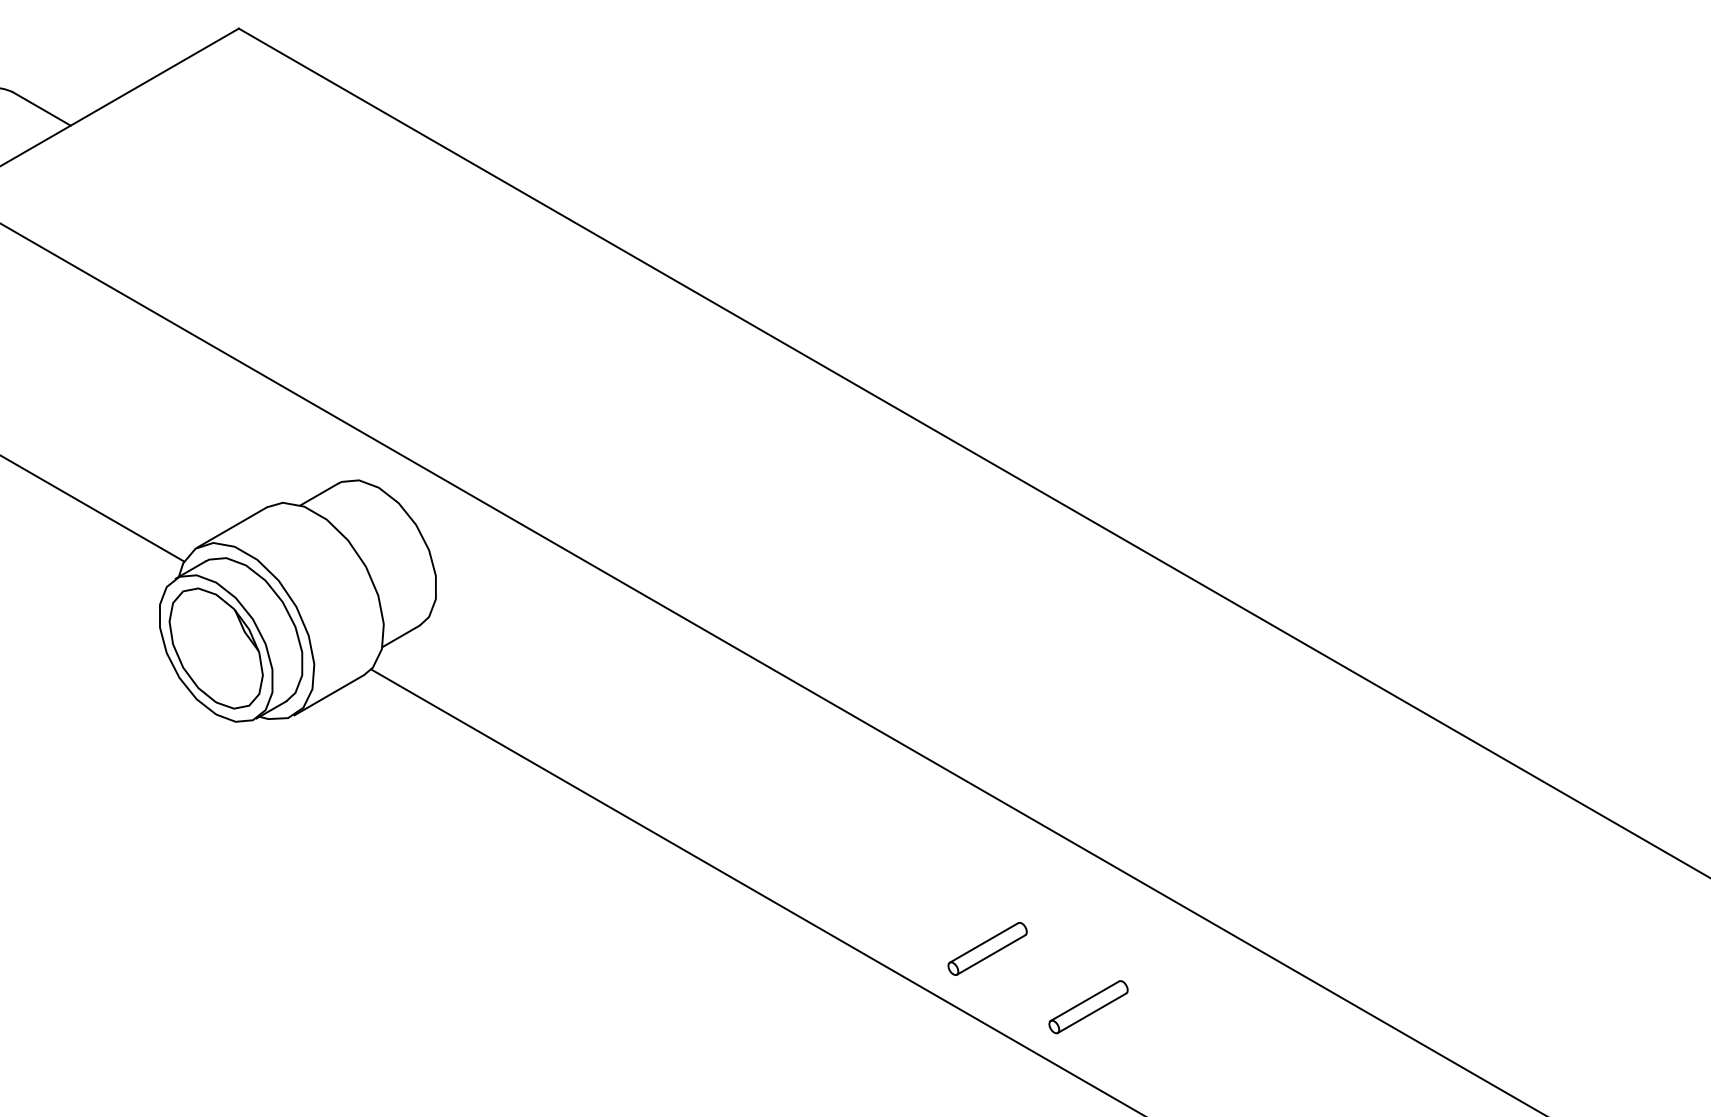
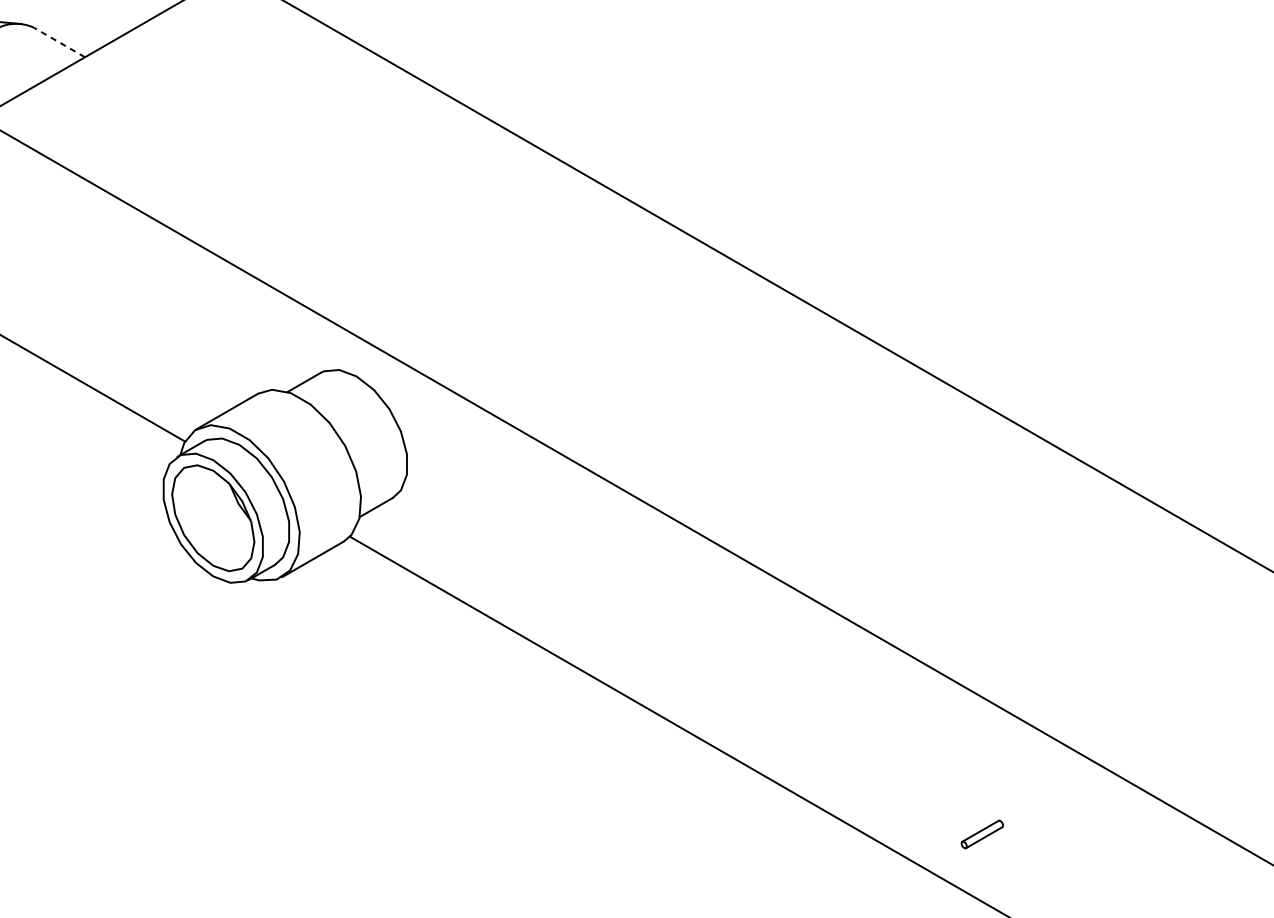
line: (41, 108) -> (59, 42), solid -> dashed
part: (987, 948) -> (893, 782), removed
part: (1088, 1007) -> (982, 834), size x0.6

